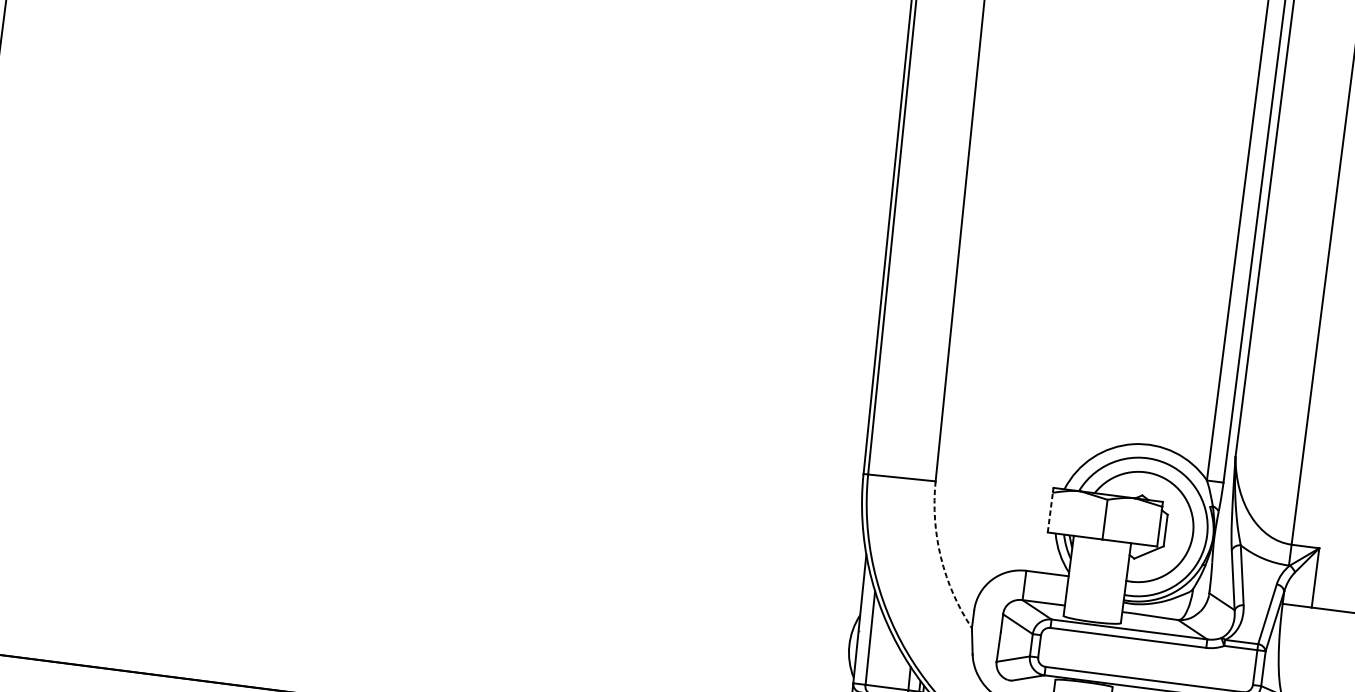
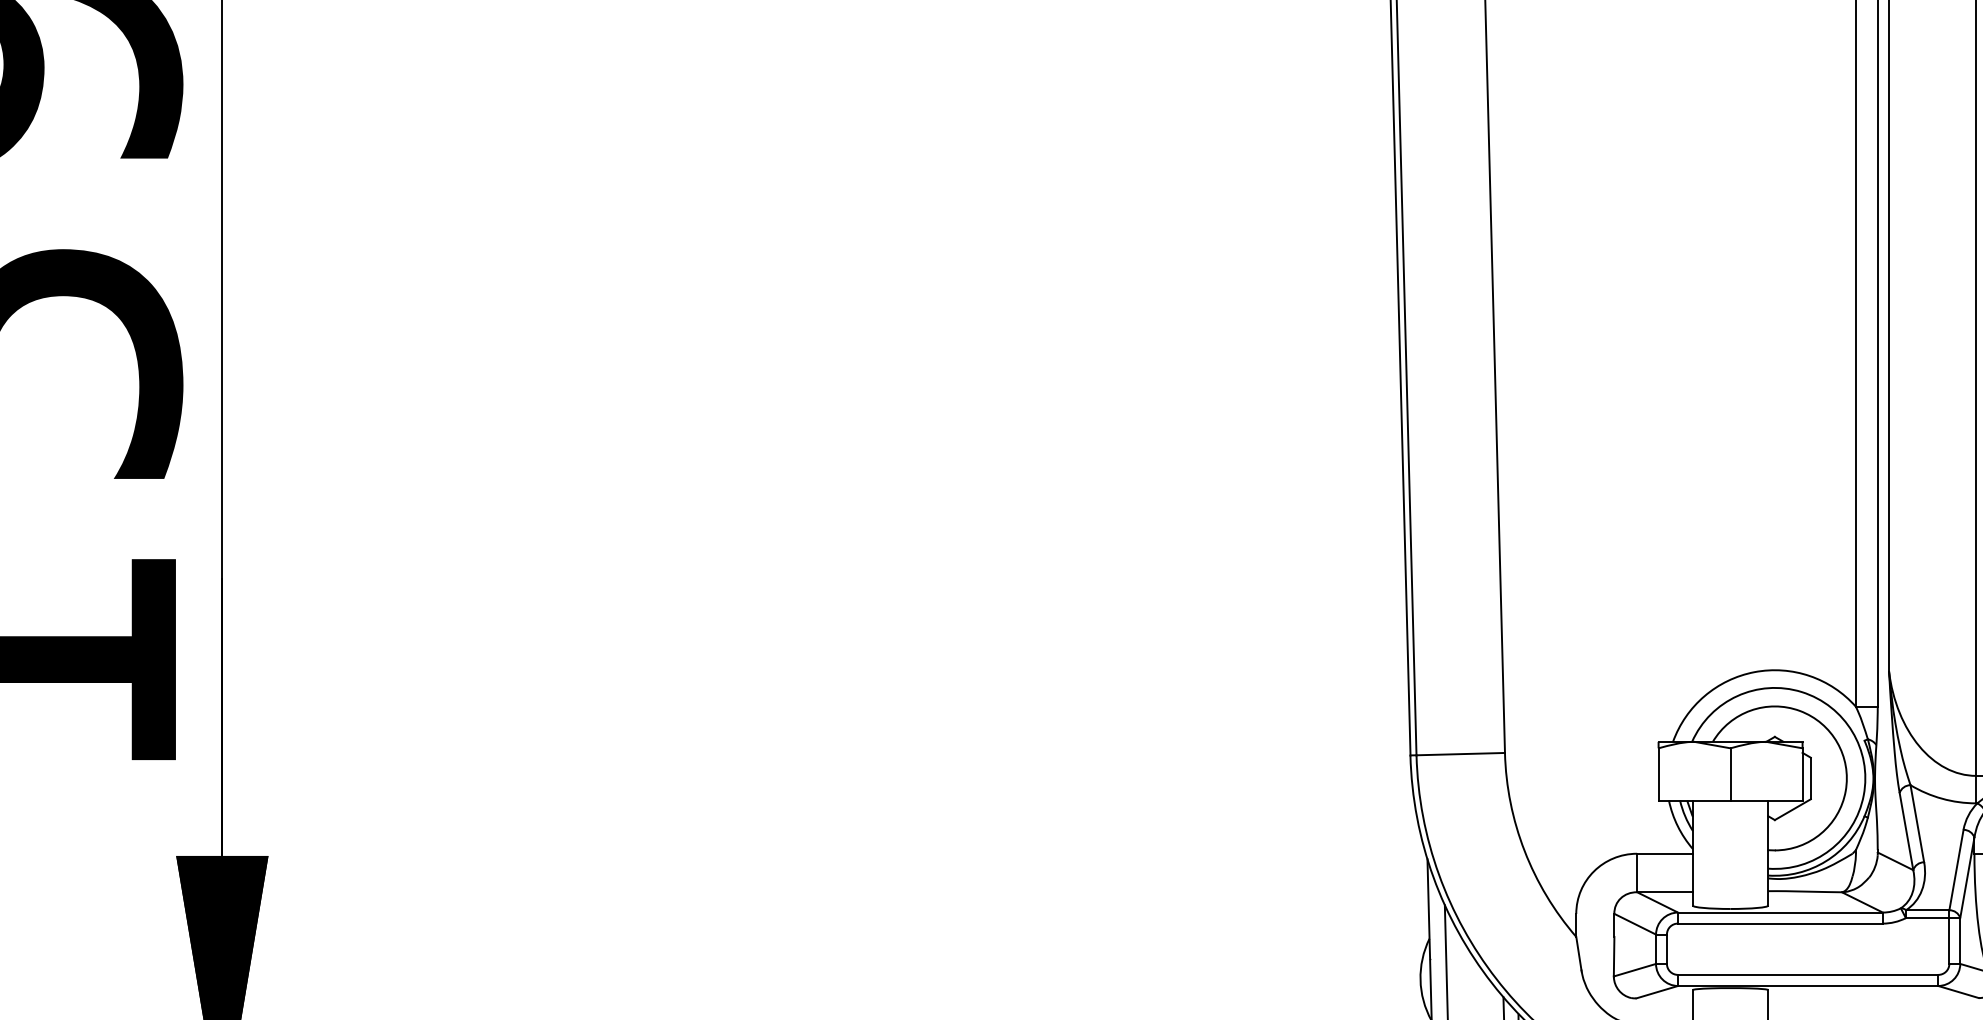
line: (1050, 511) -> (1658, 773), dashed -> solid
arc: (940, 558) -> (1524, 851), dashed -> solid

